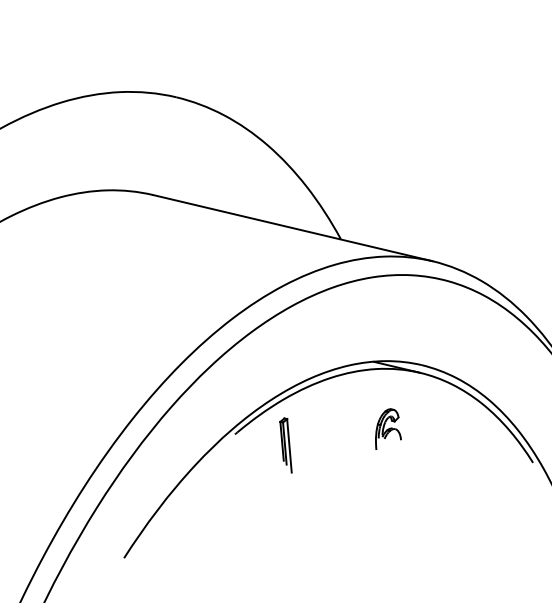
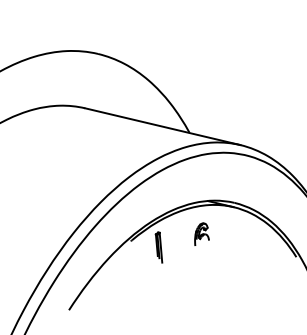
part: (387, 427) -> (201, 233), moved

